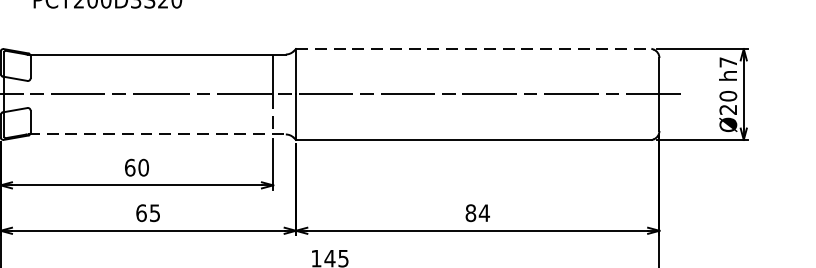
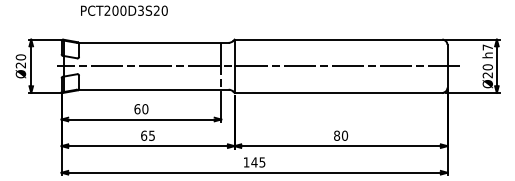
line: (475, 48) -> (339, 39), dashed -> solid
line: (157, 134) -> (153, 89), dashed -> solid
text: (483, 212) -> (344, 135), 84 -> 80

